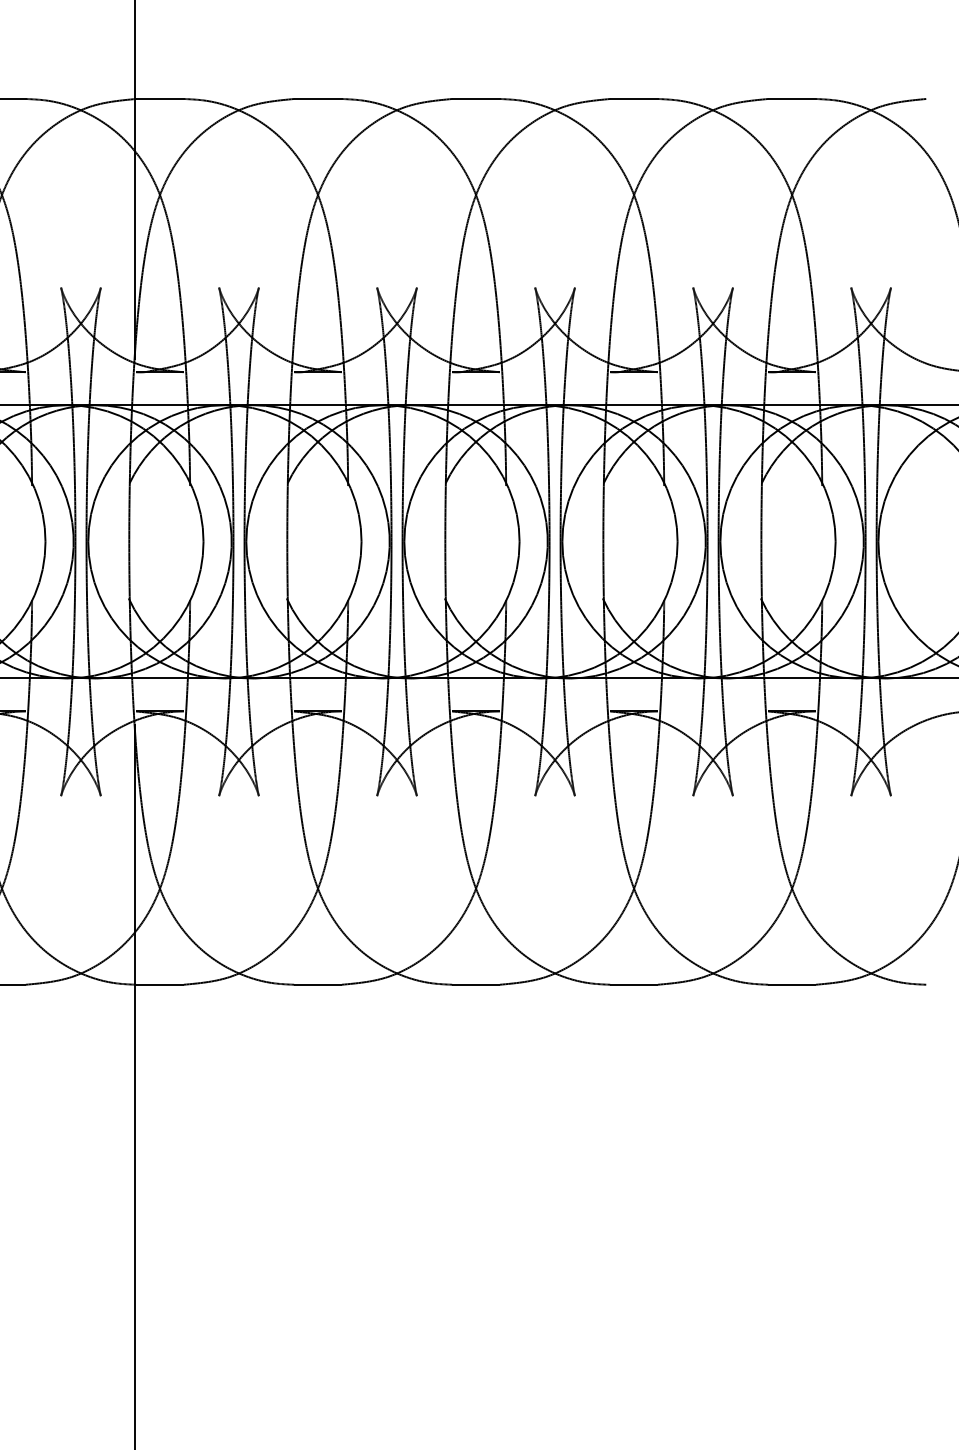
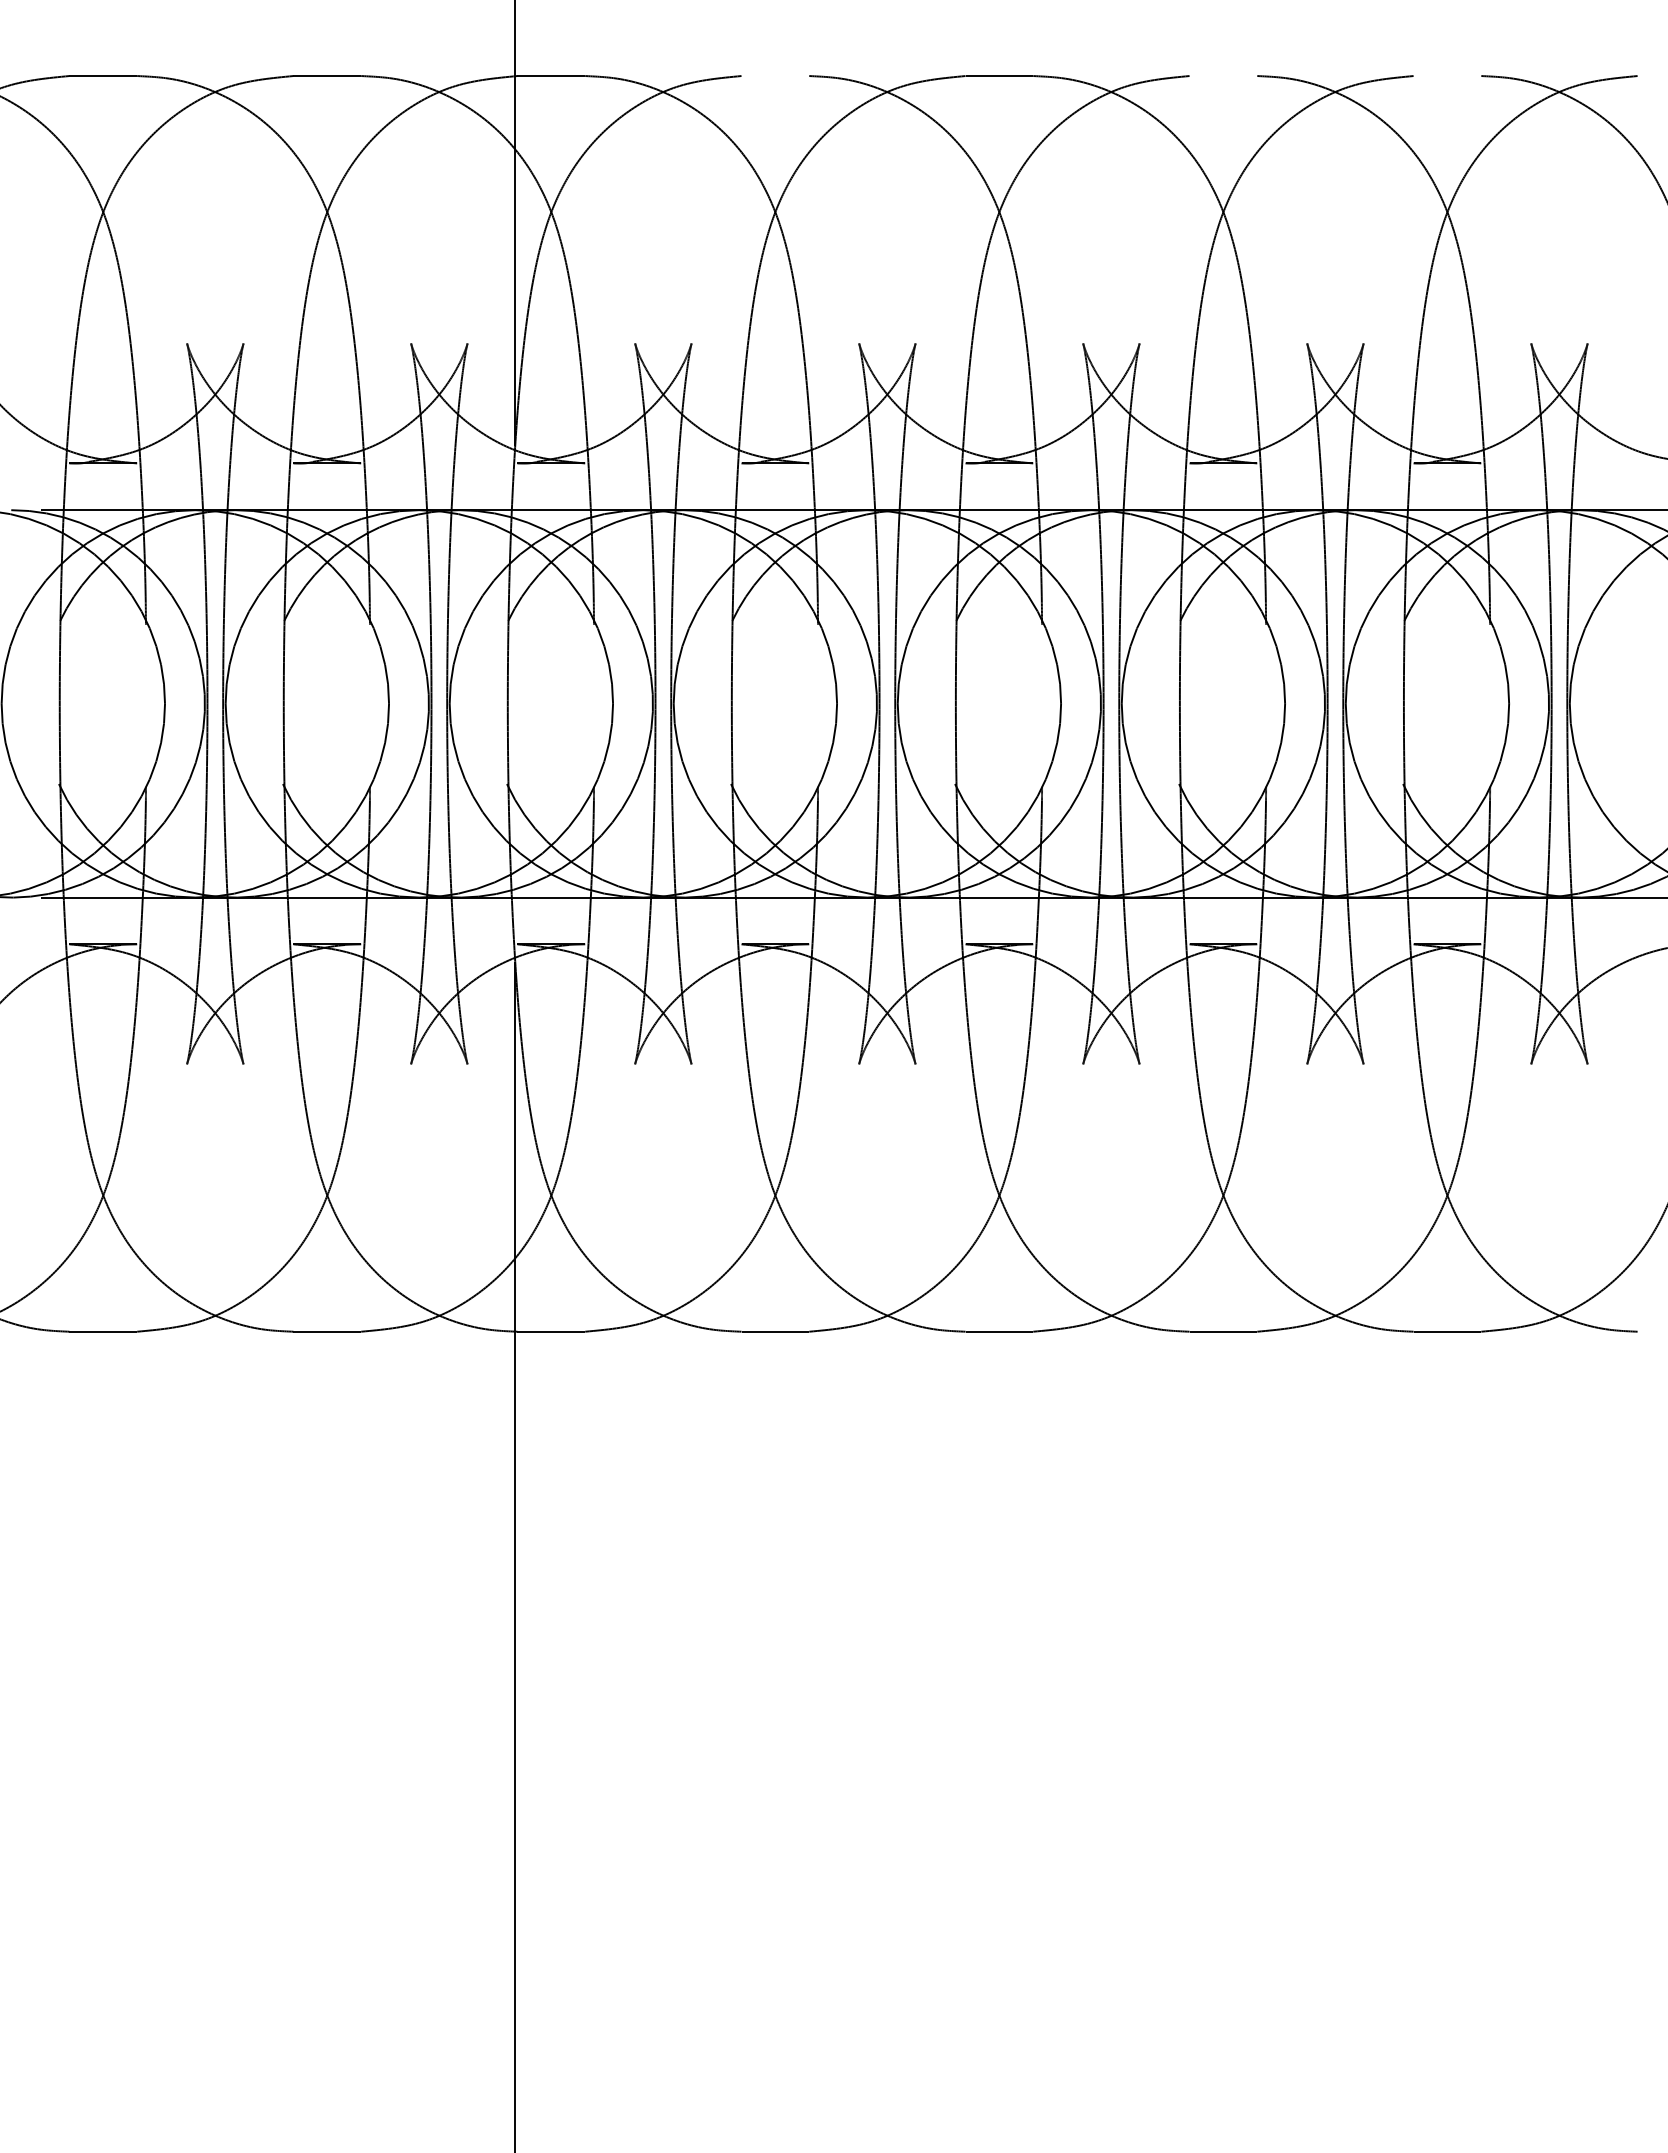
line: (318, 99) -> (775, 76), removed
line: (634, 99) -> (1223, 76), removed
line: (792, 99) -> (1447, 76), removed

